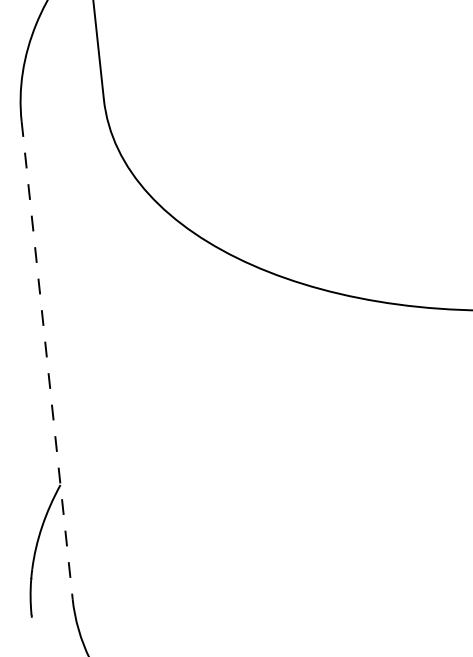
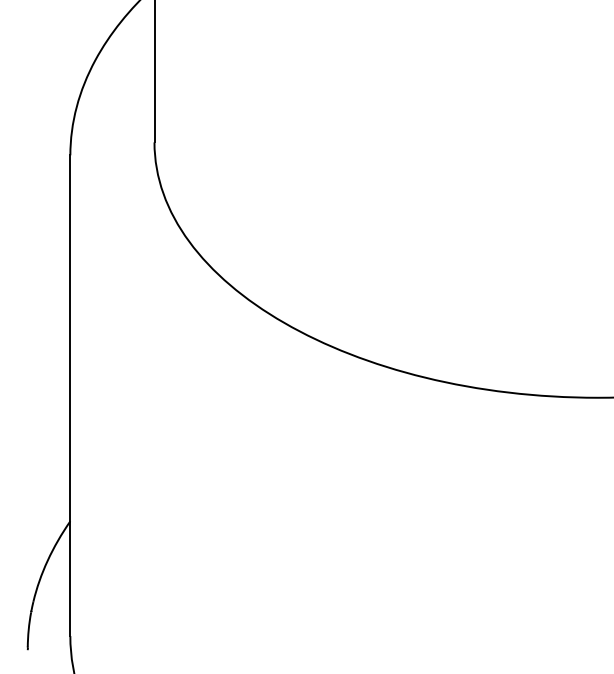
line: (47, 360) -> (70, 396), dashed -> solid

